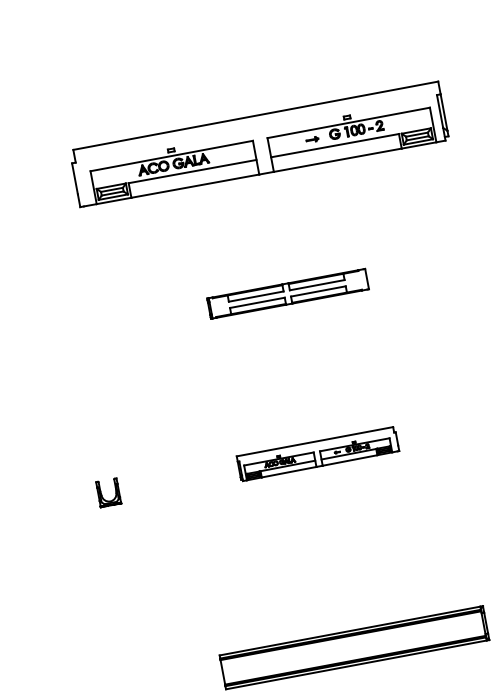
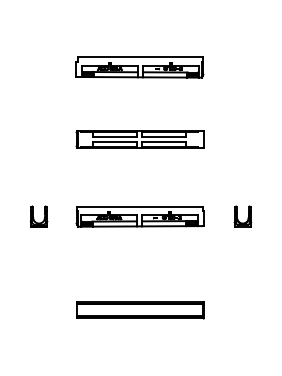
part: (258, 145) -> (139, 67), size x0.71
part: (286, 294) -> (139, 139), size x1.67
part: (316, 453) -> (139, 216), size x1.67
part: (107, 492) -> (38, 216), size x1.67

